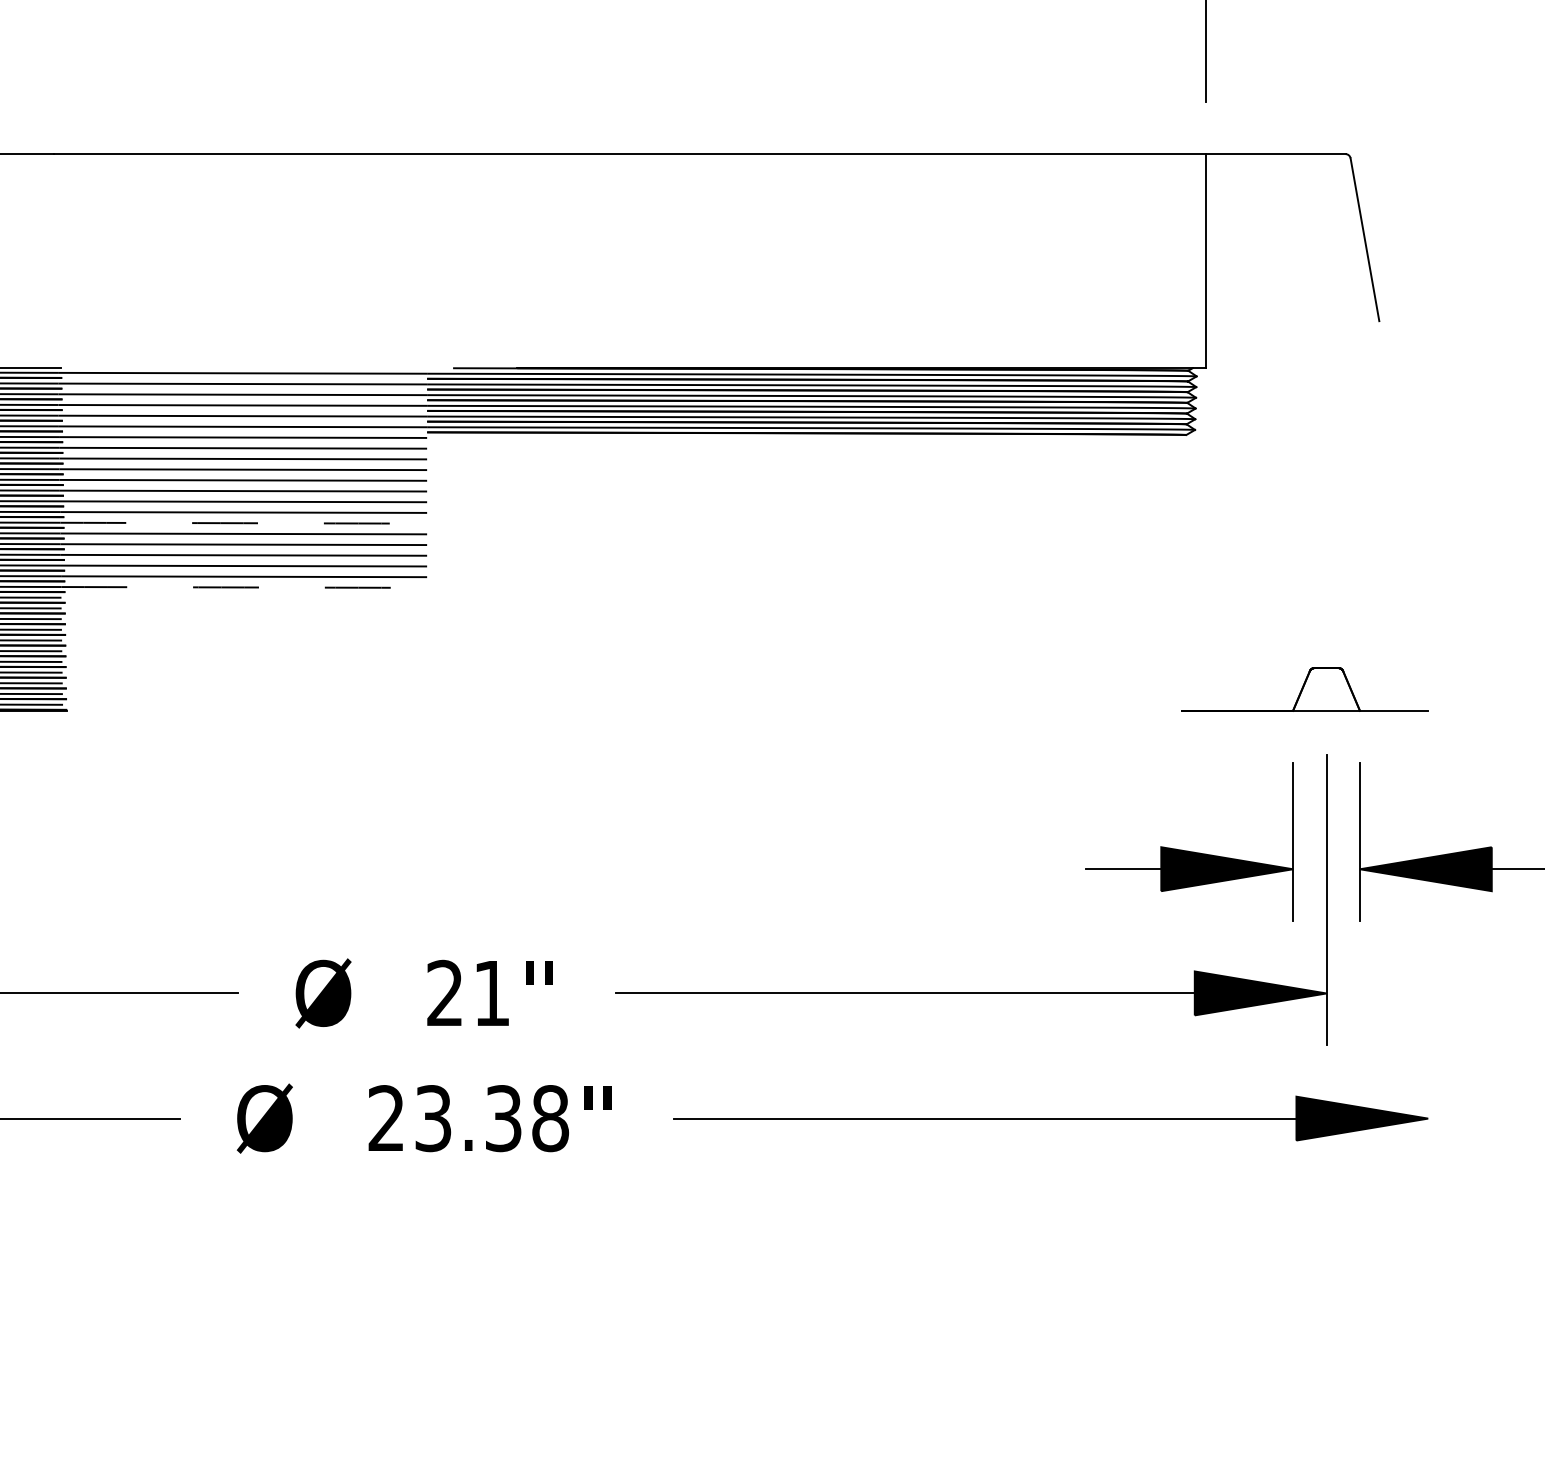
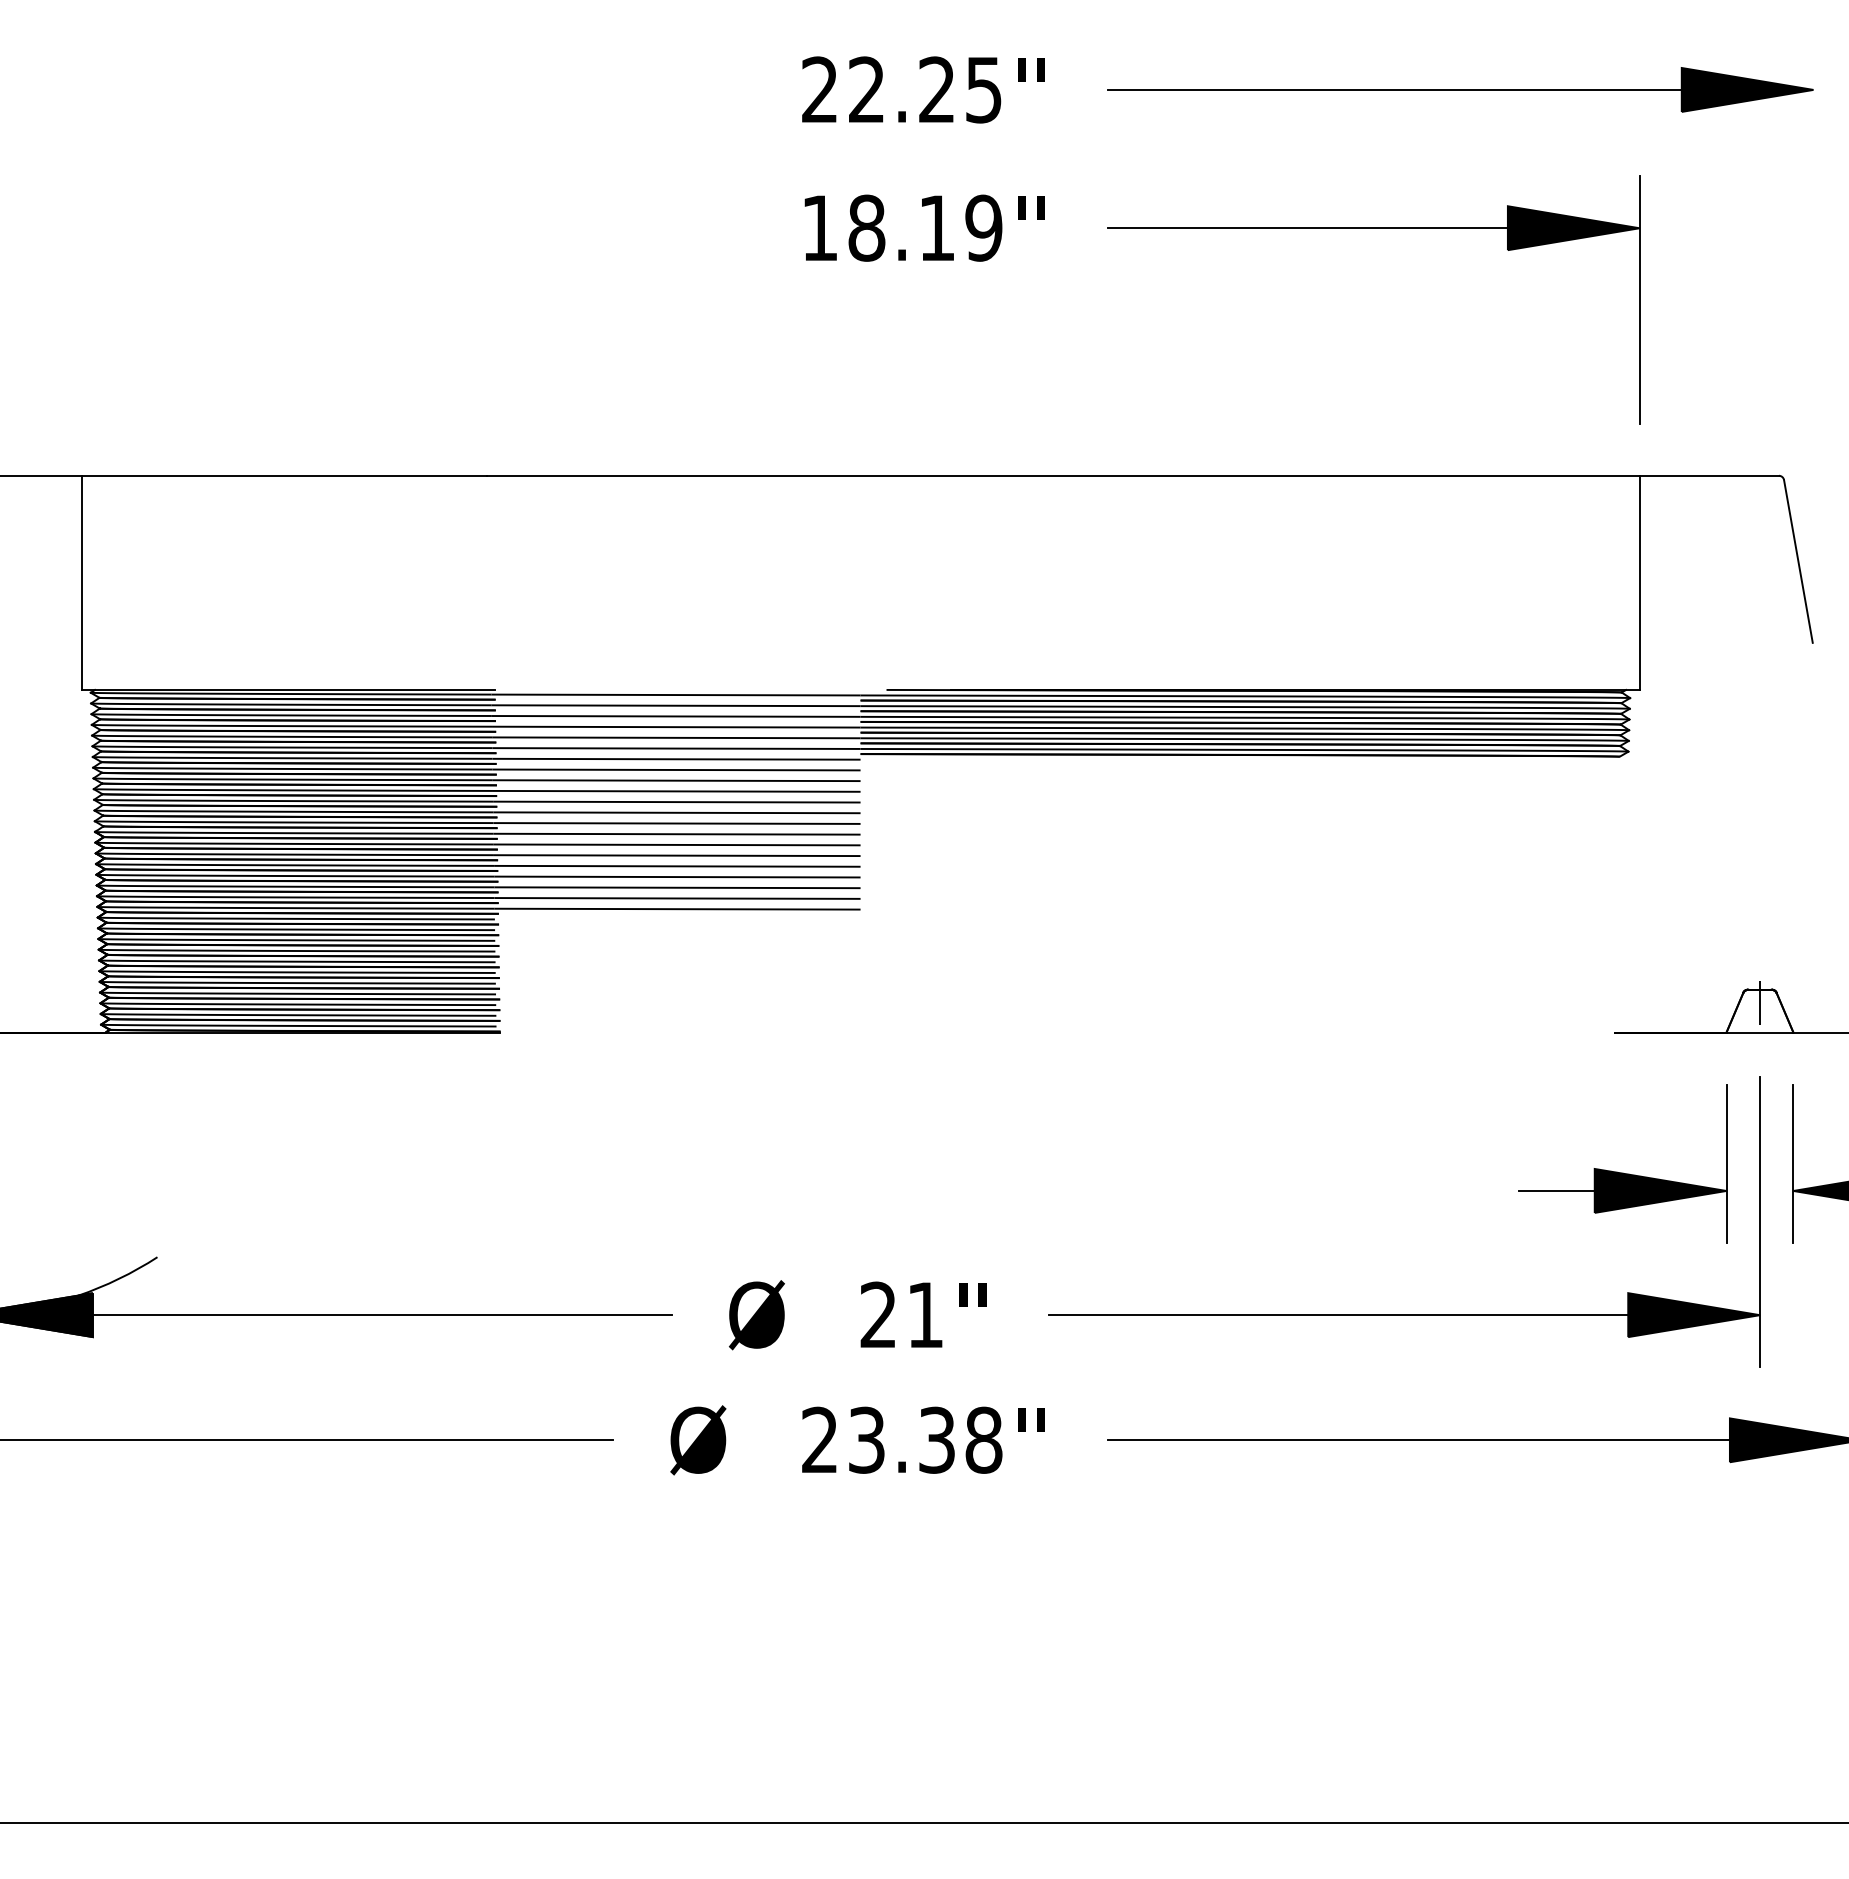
line: (244, 522) -> (677, 844), dashed -> solid
line: (244, 587) -> (677, 909), dashed -> solid
line: (1326, 681) -> (1759, 1003), added

